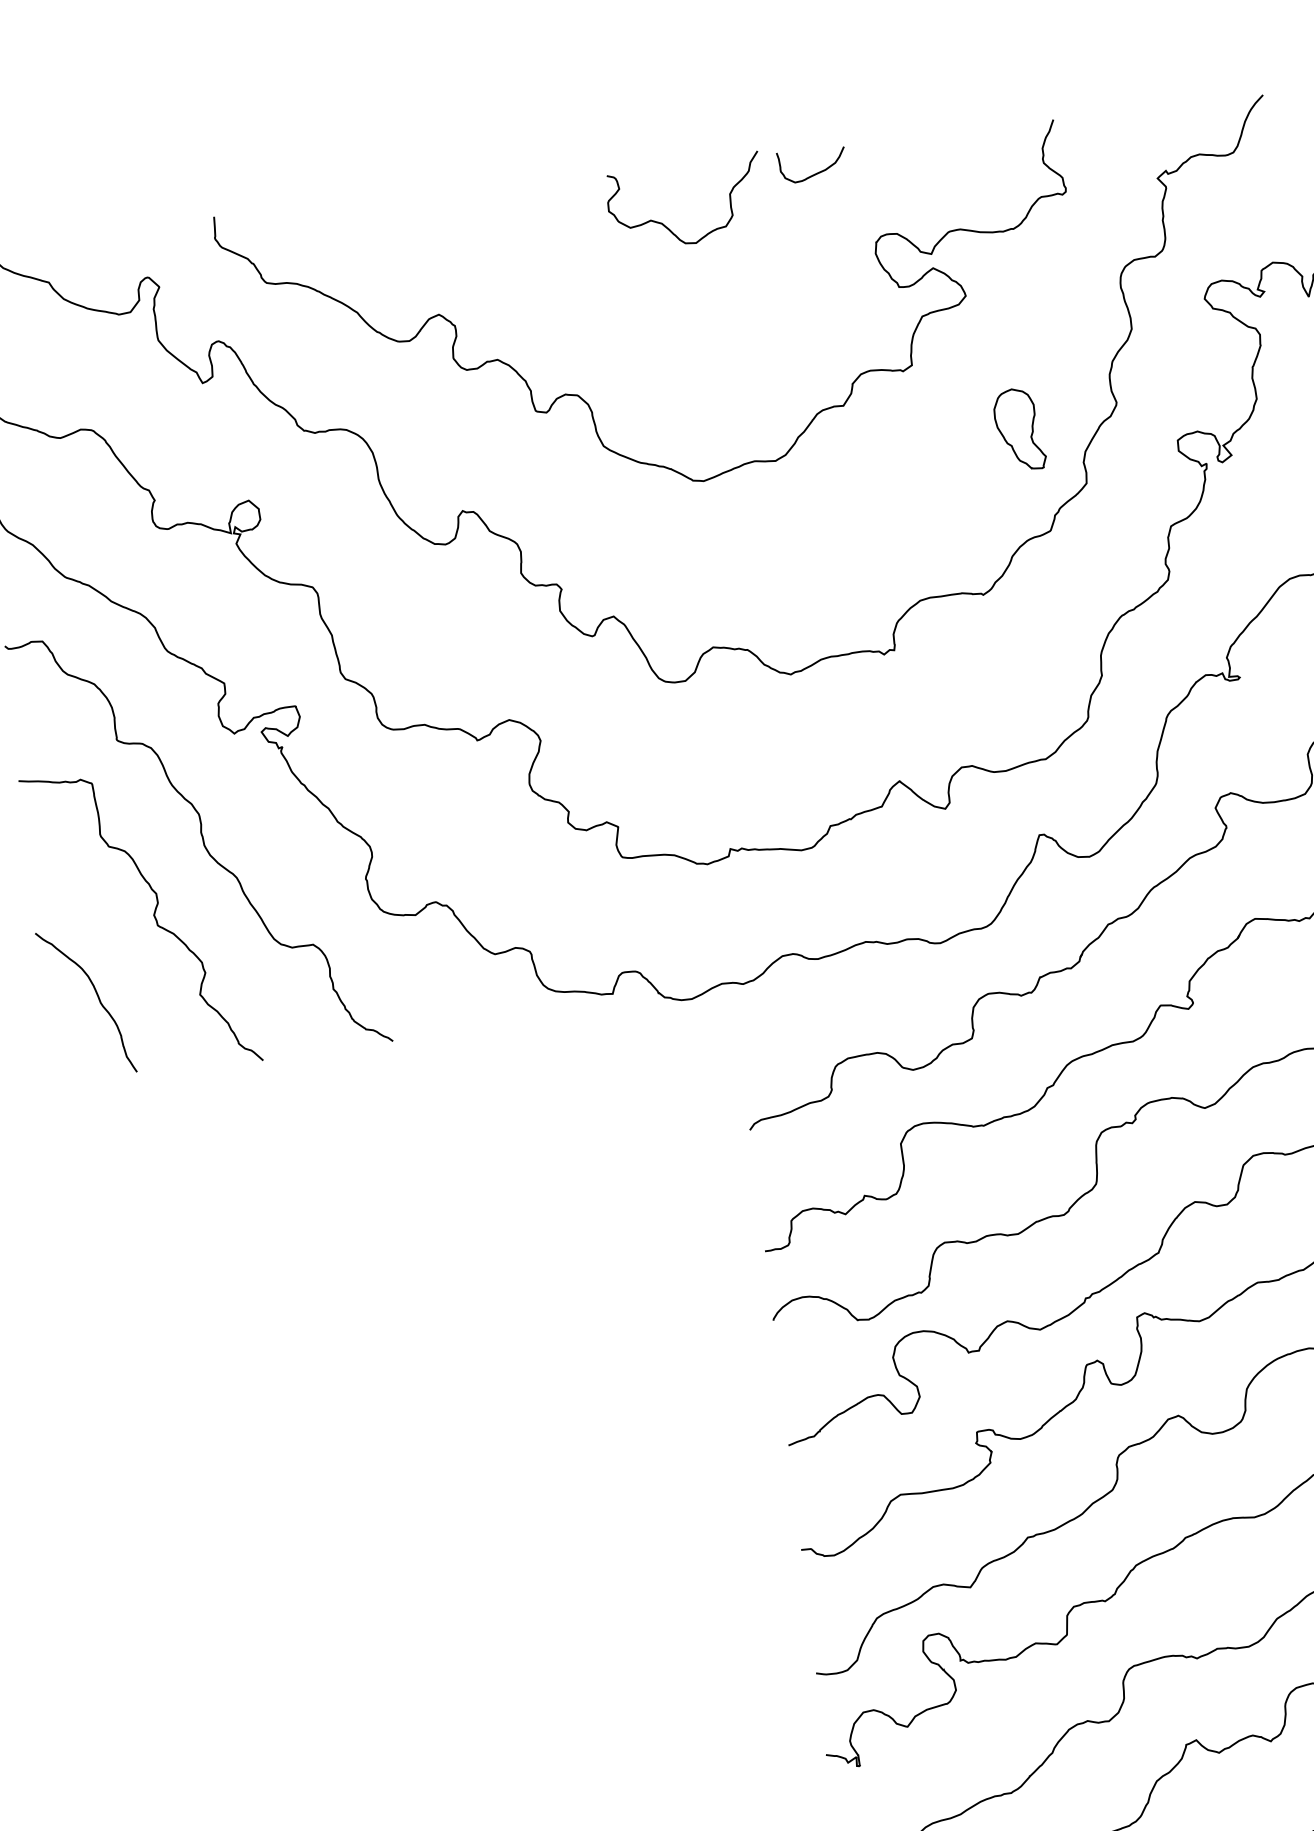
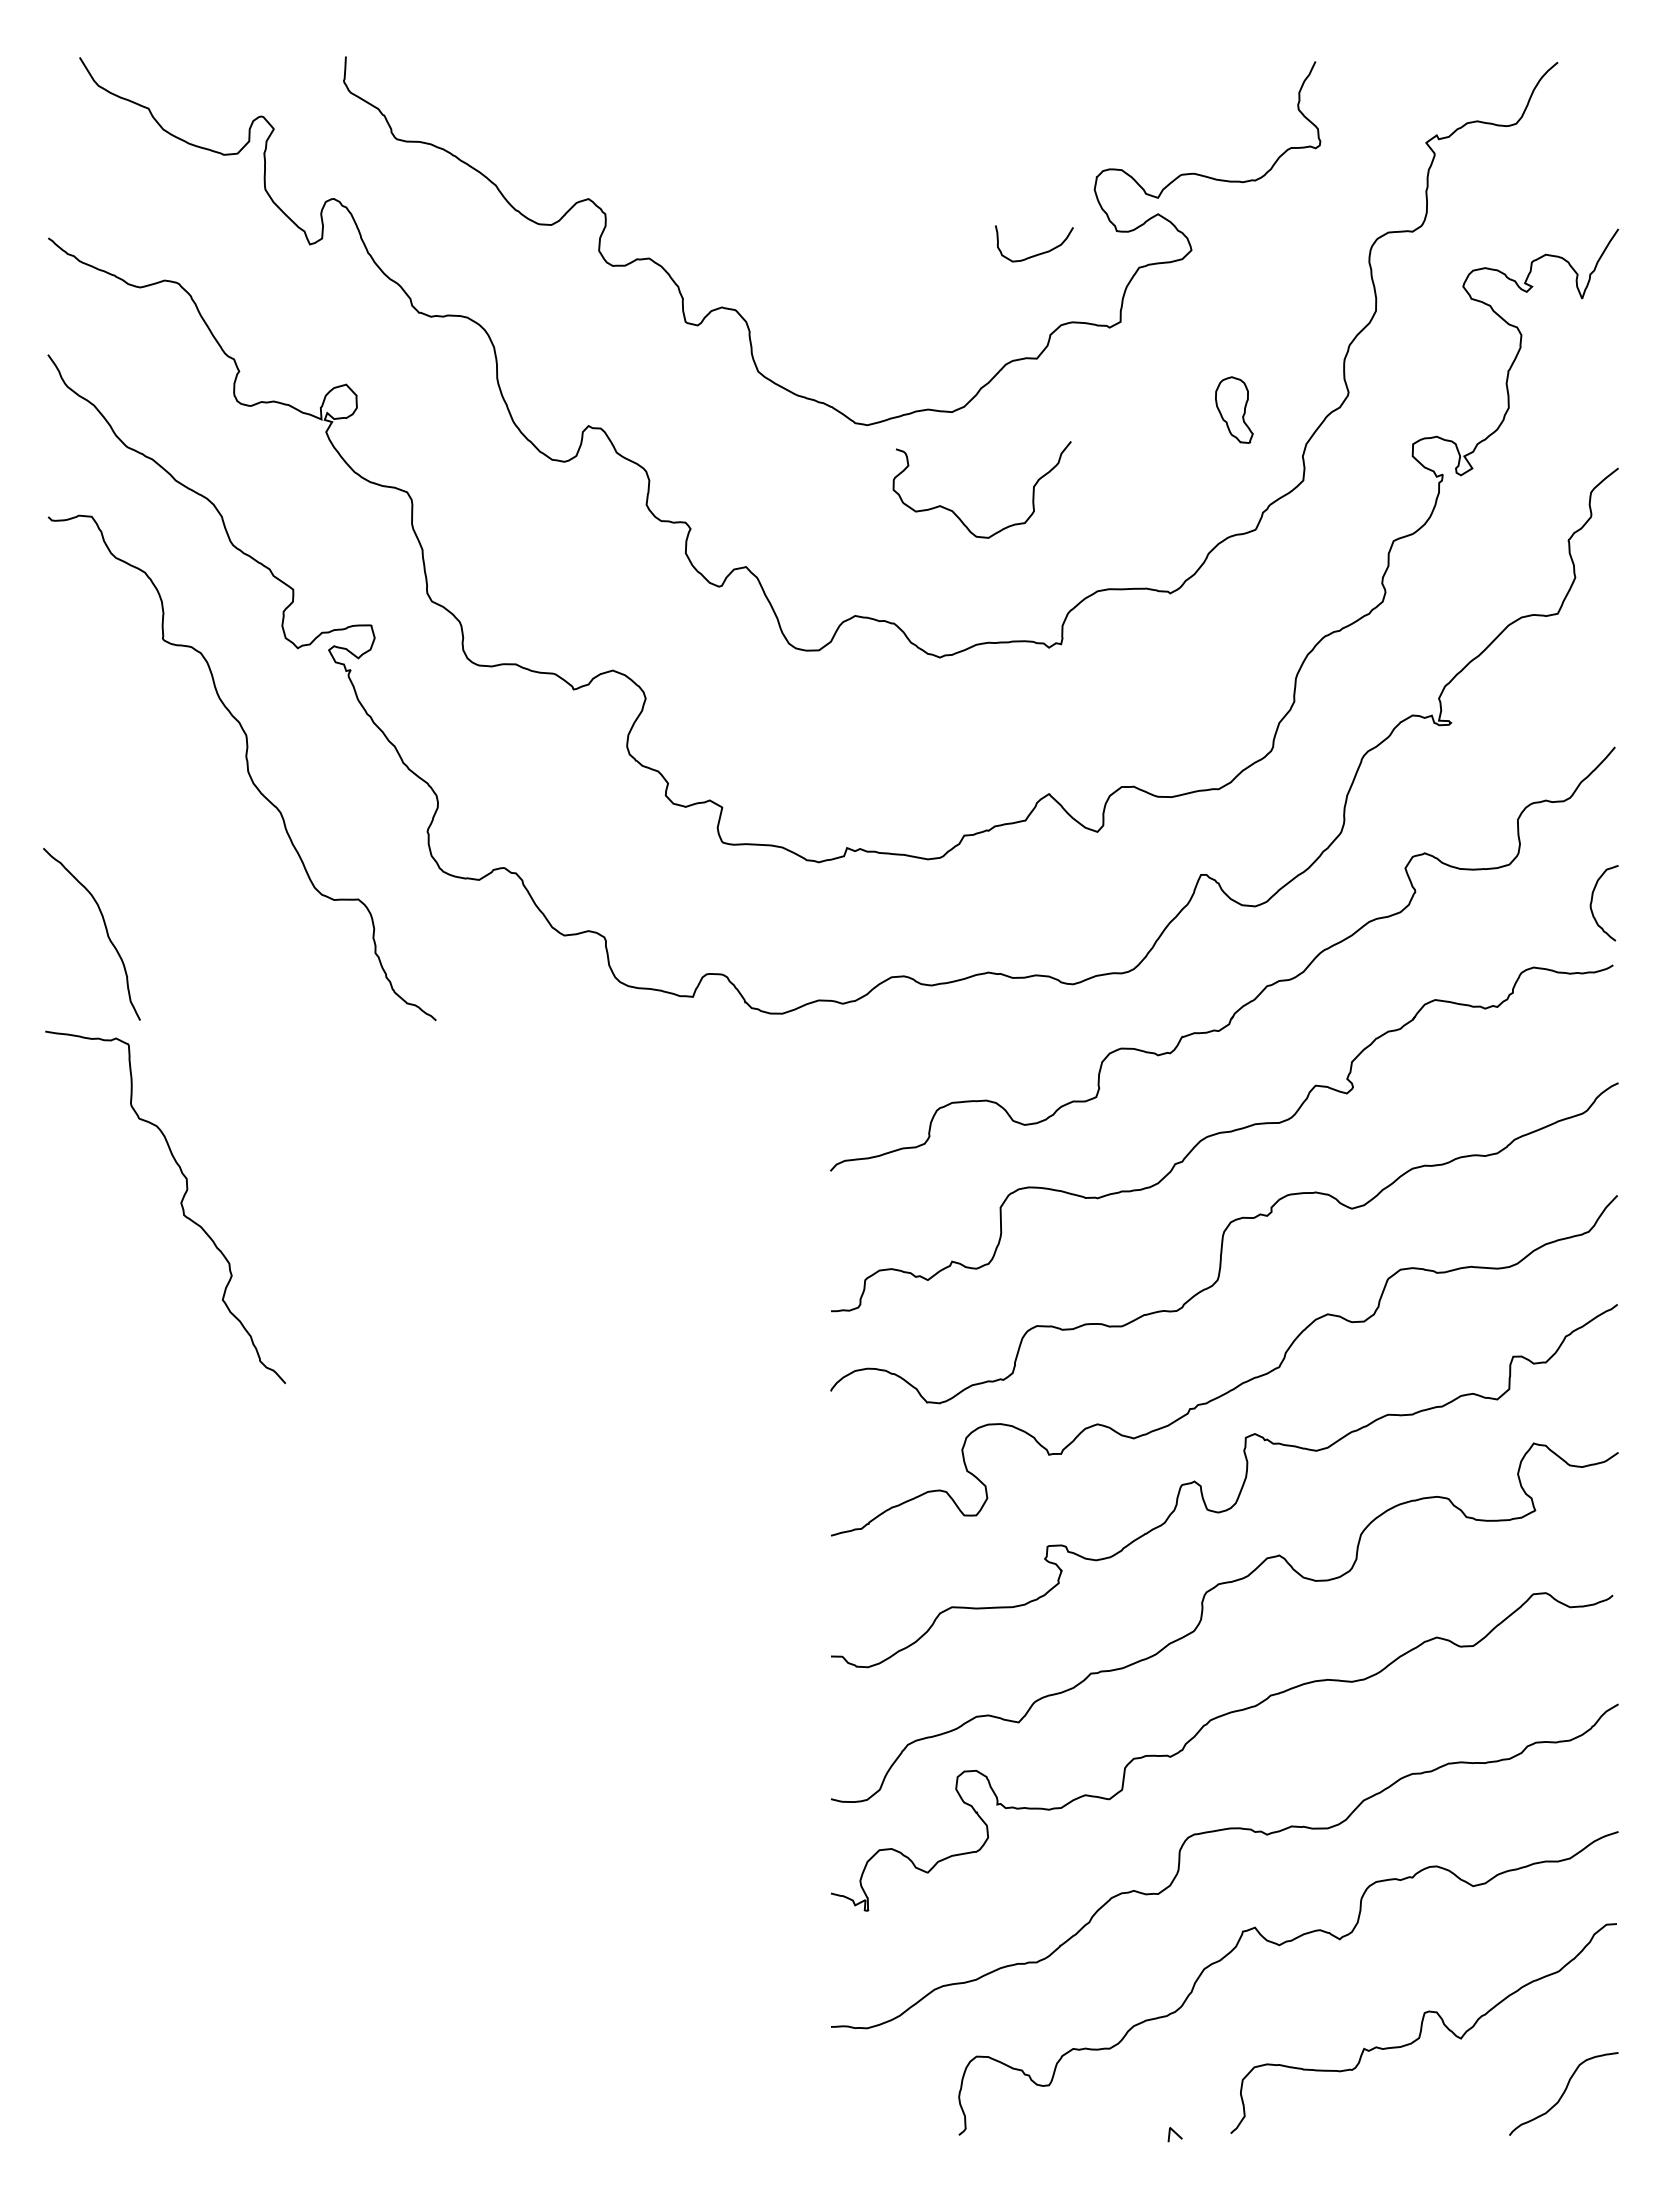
curve: (816, 172) -> (1038, 253), moved
curve: (665, 226) -> (956, 514), moved
part: (1019, 429) -> (1234, 409), size x0.7
curve: (153, 916) -> (180, 1204), moved

